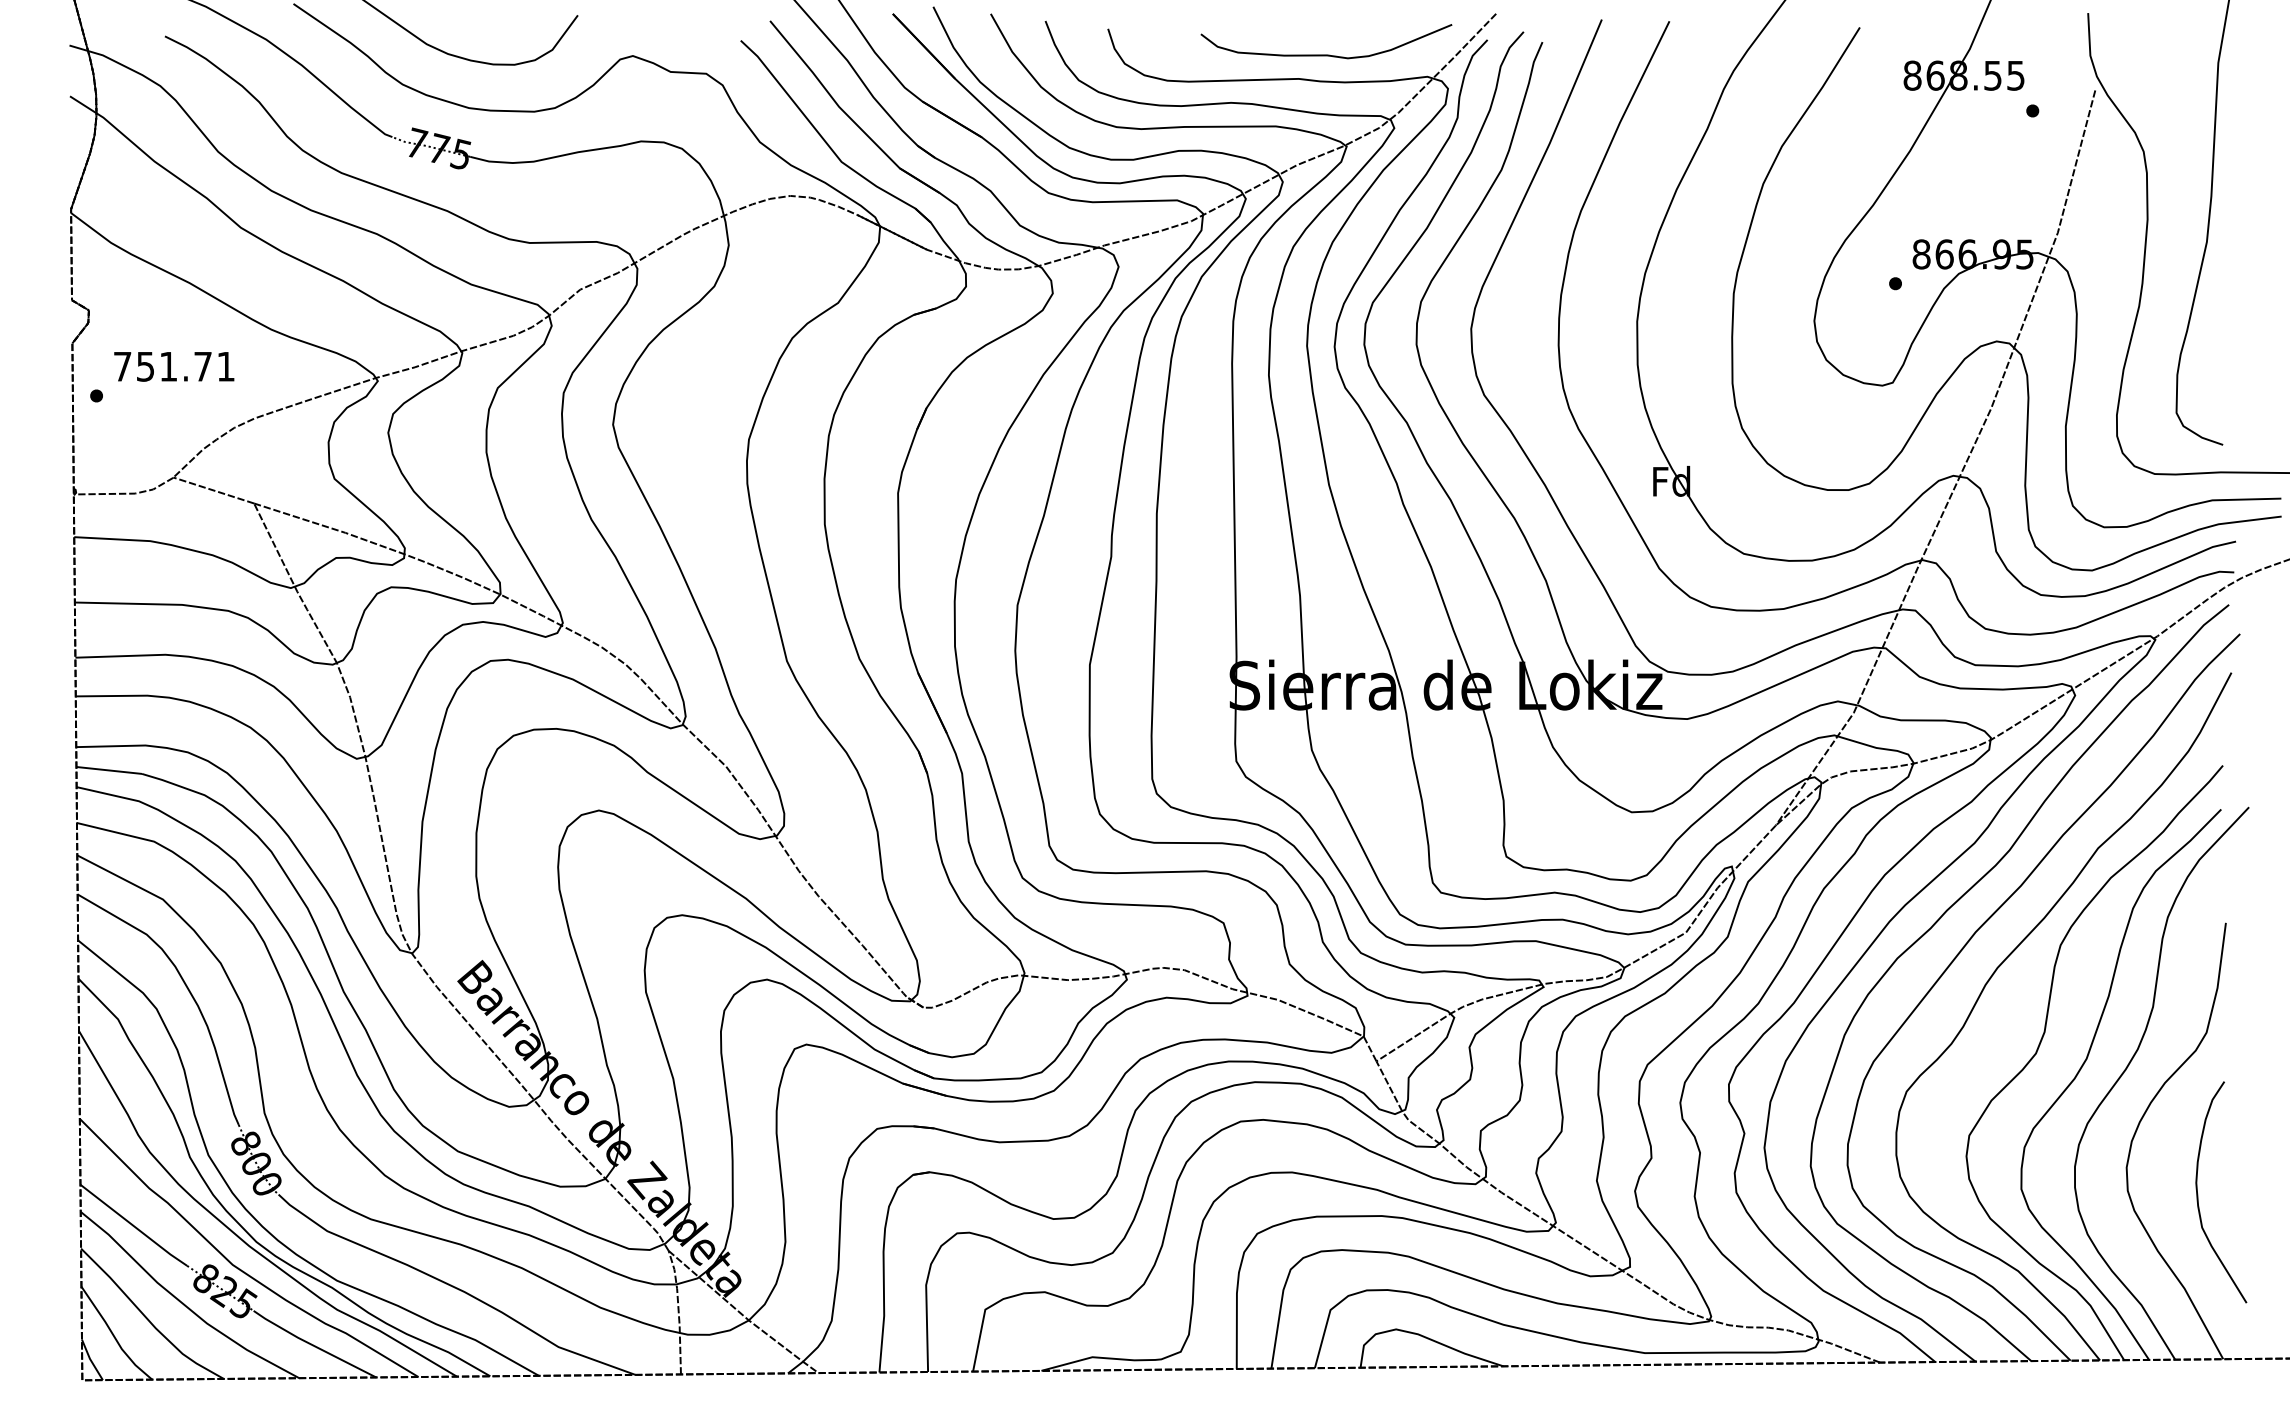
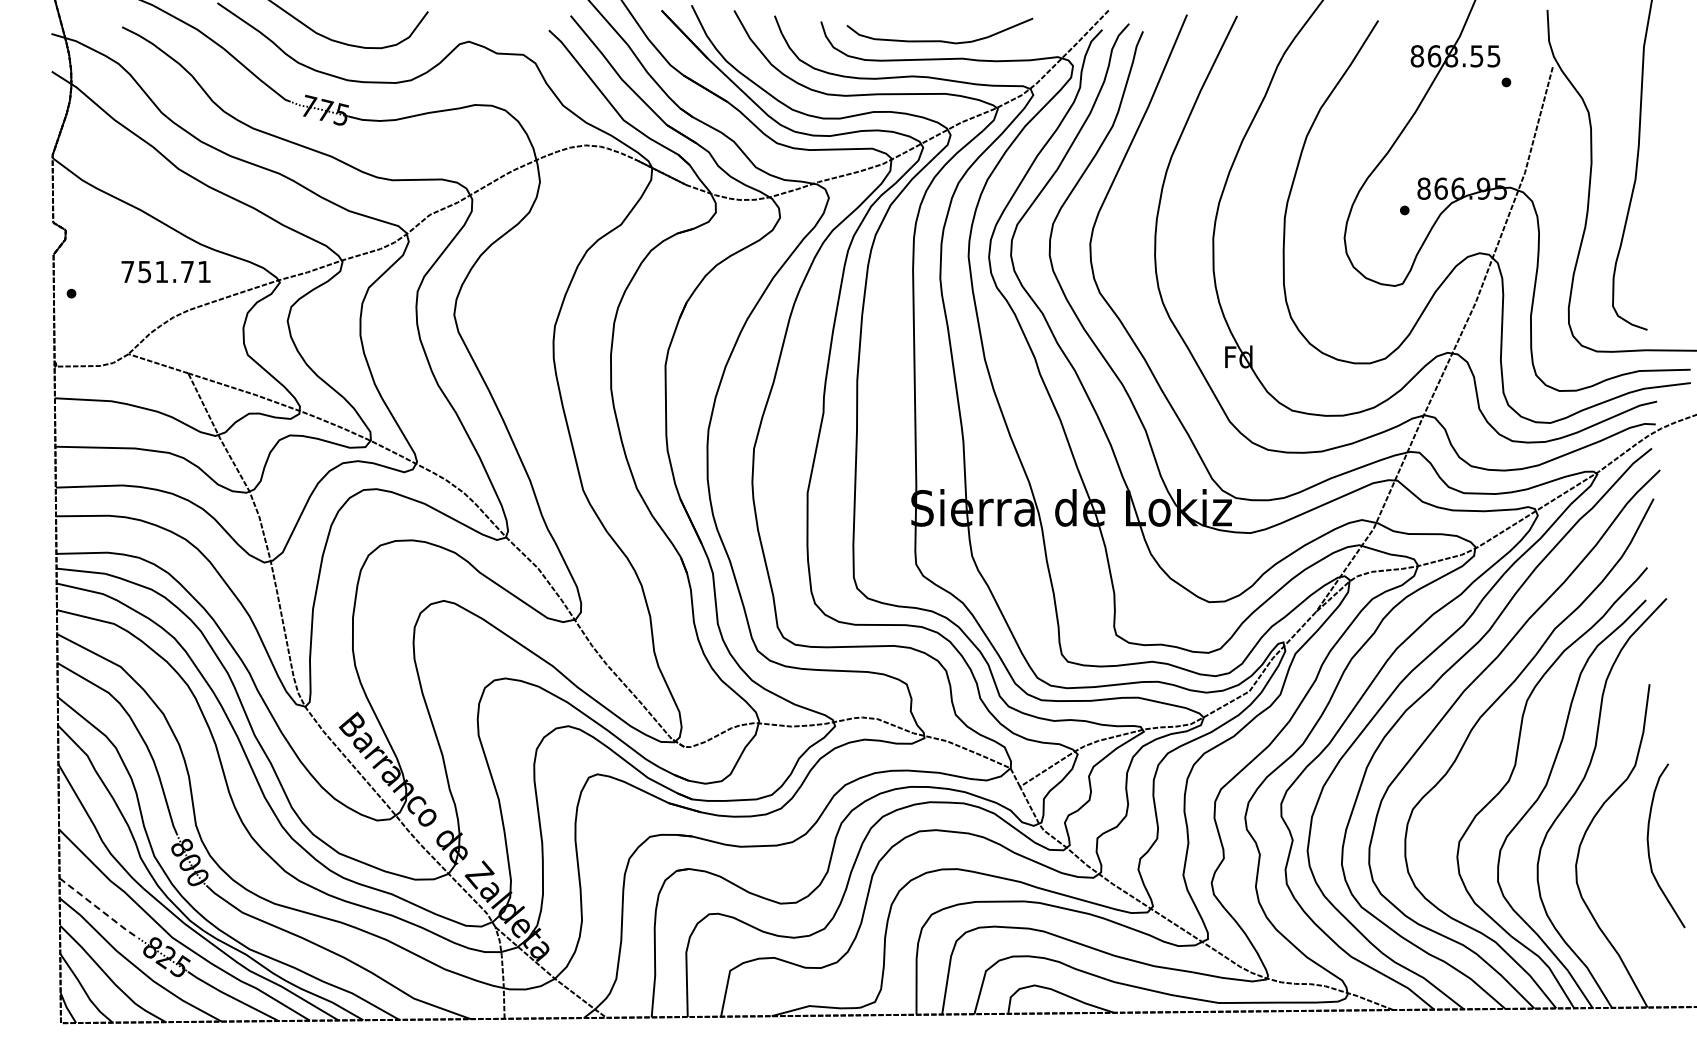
curve: (1325, 54) -> (939, 40), moved
text: (173, 367) -> (165, 272), moved
curve: (2198, 1191) -> (1649, 845), moved
line: (134, 1226) -> (99, 909), solid -> dashed

